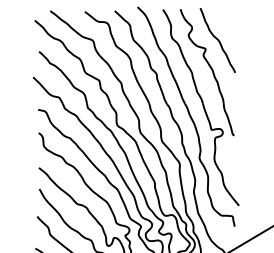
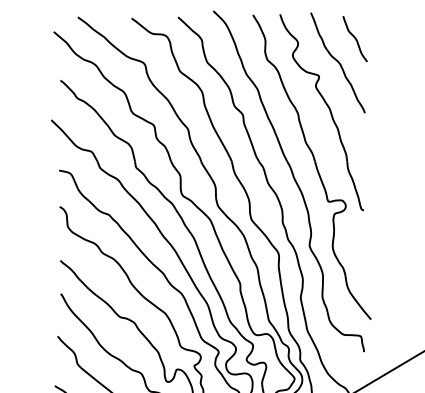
curve: (228, 24) -> (354, 38), added

